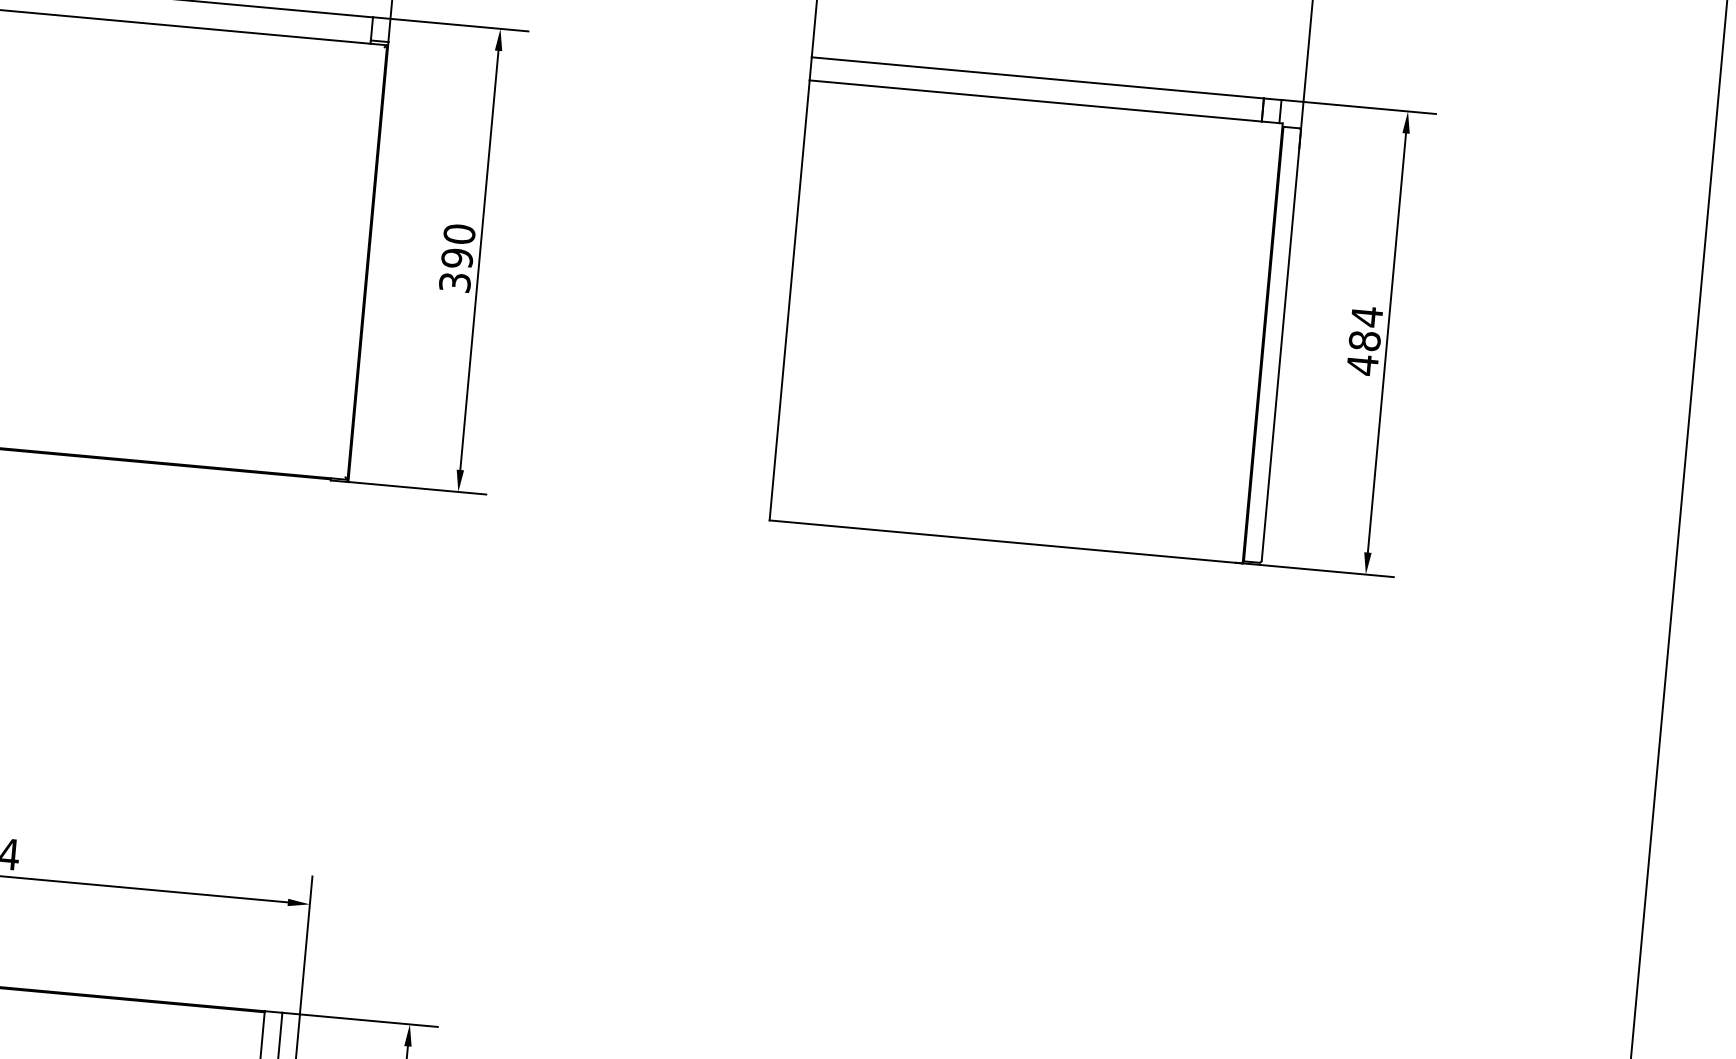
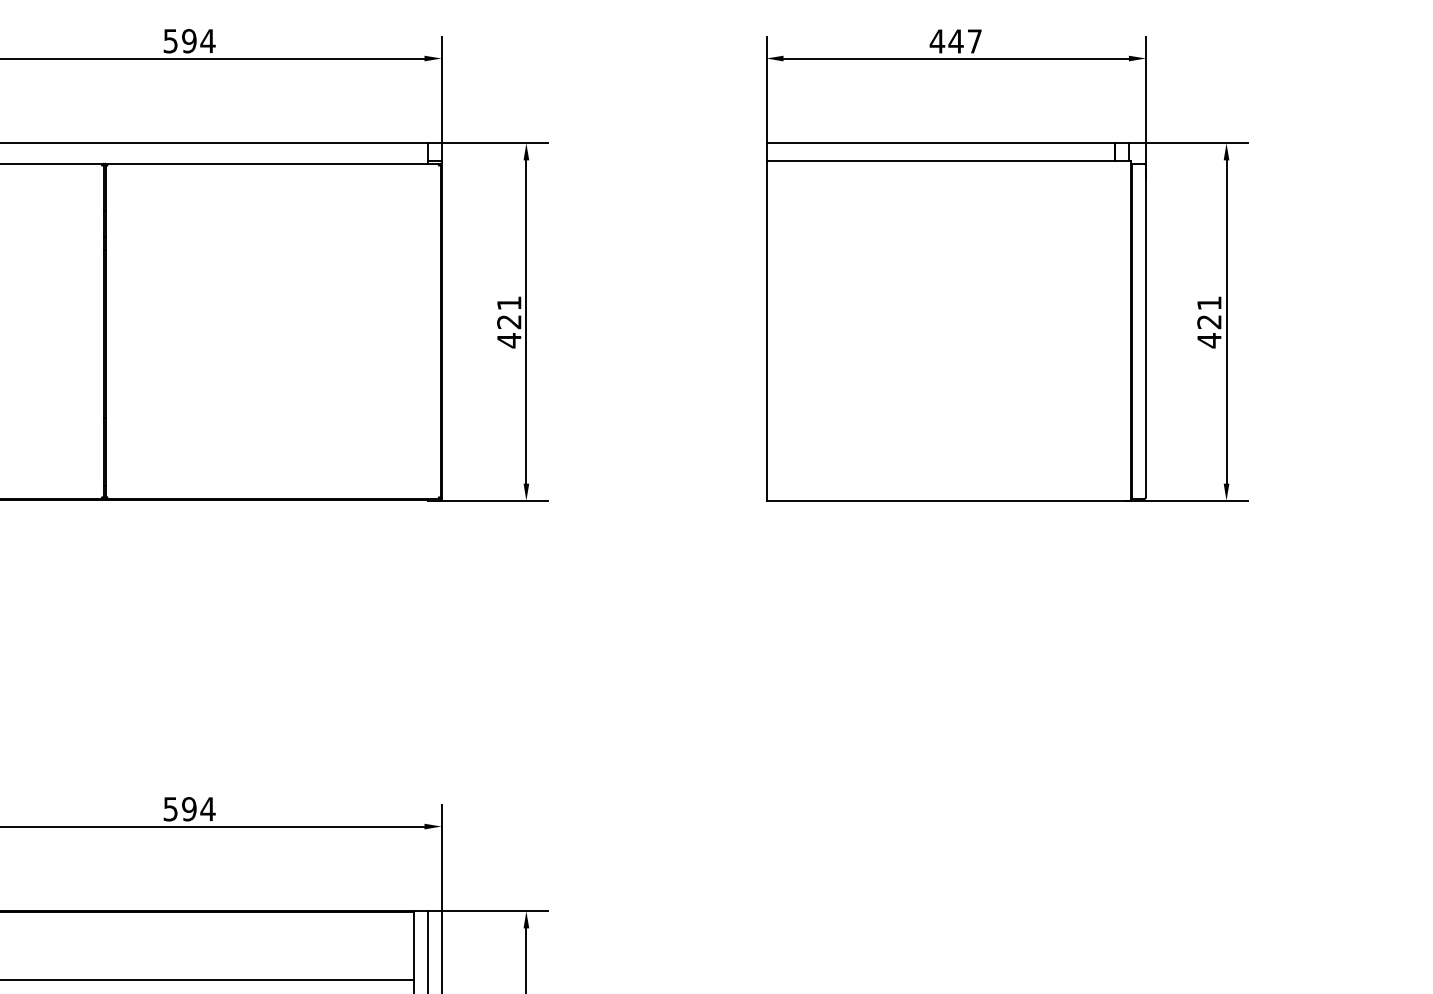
text: (457, 259) -> (509, 322), 390 -> 421
text: (1366, 328) -> (1209, 312), 484 -> 421

